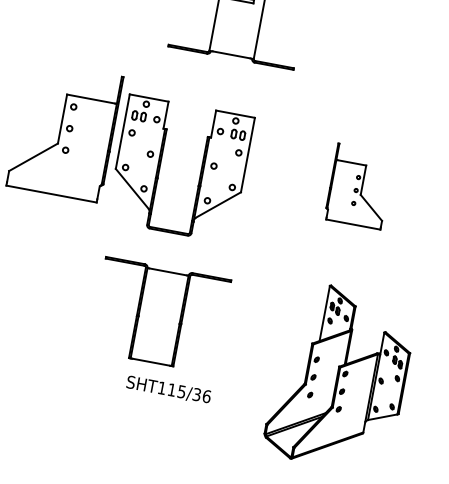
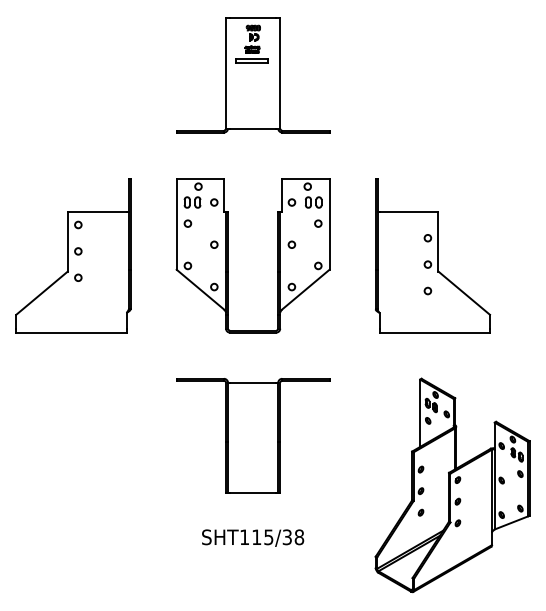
part: (160, 165) -> (228, 255), moved
part: (359, 186) -> (433, 255), size x1.67
part: (160, 315) -> (253, 435), moved
text: (206, 396) -> (299, 537), SHT115/36 -> SHT115/38

